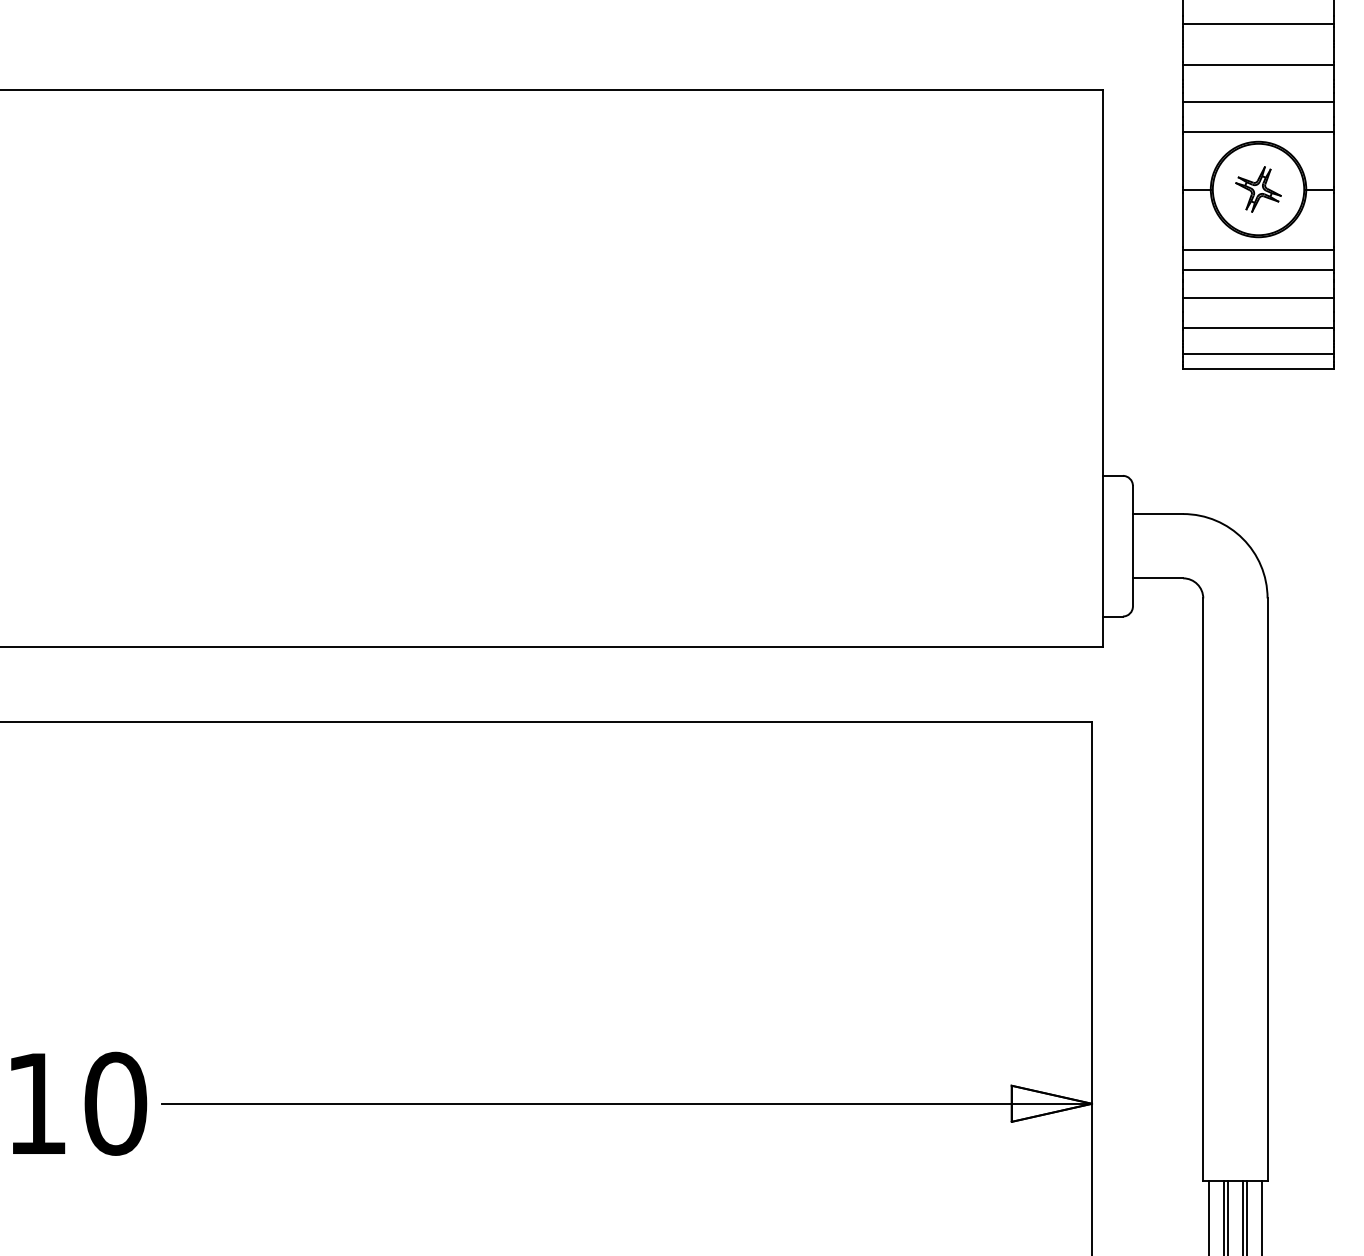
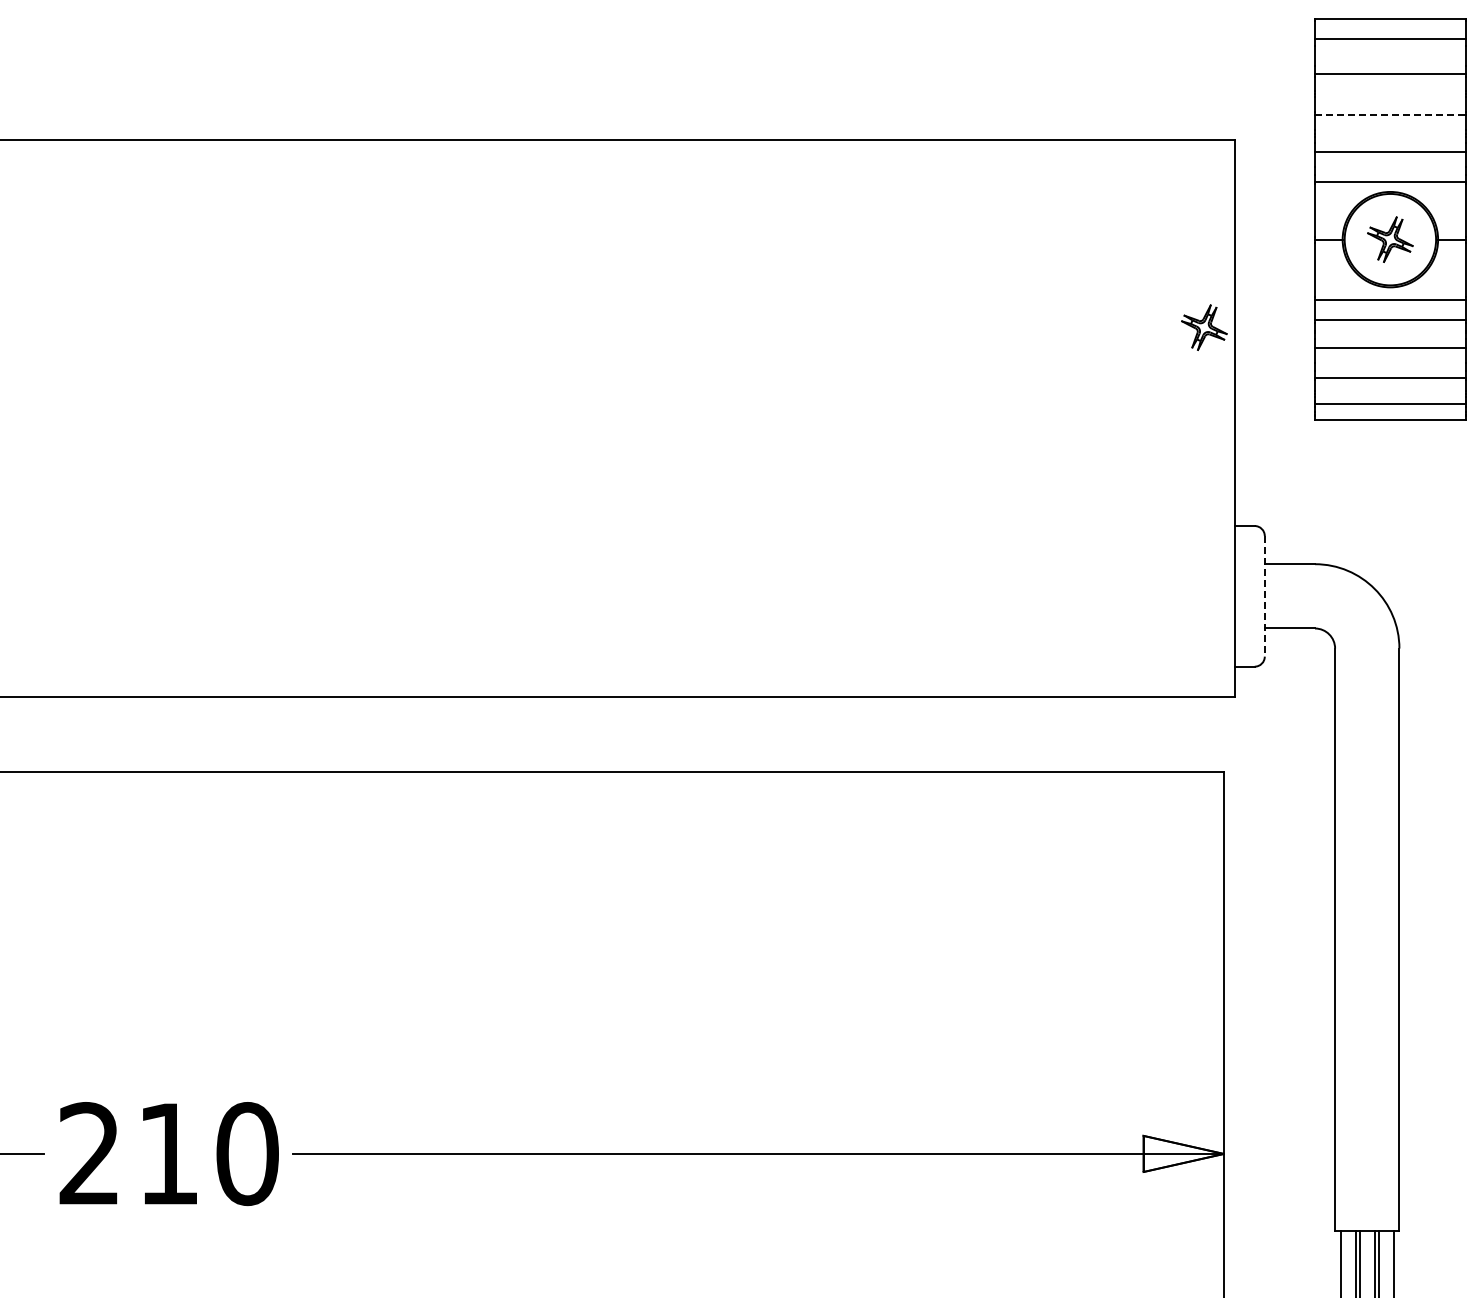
line: (1258, 65) -> (1390, 115), solid -> dashed
part: (1072, 277) -> (1204, 327), added
line: (1132, 546) -> (1264, 596), solid -> dashed

